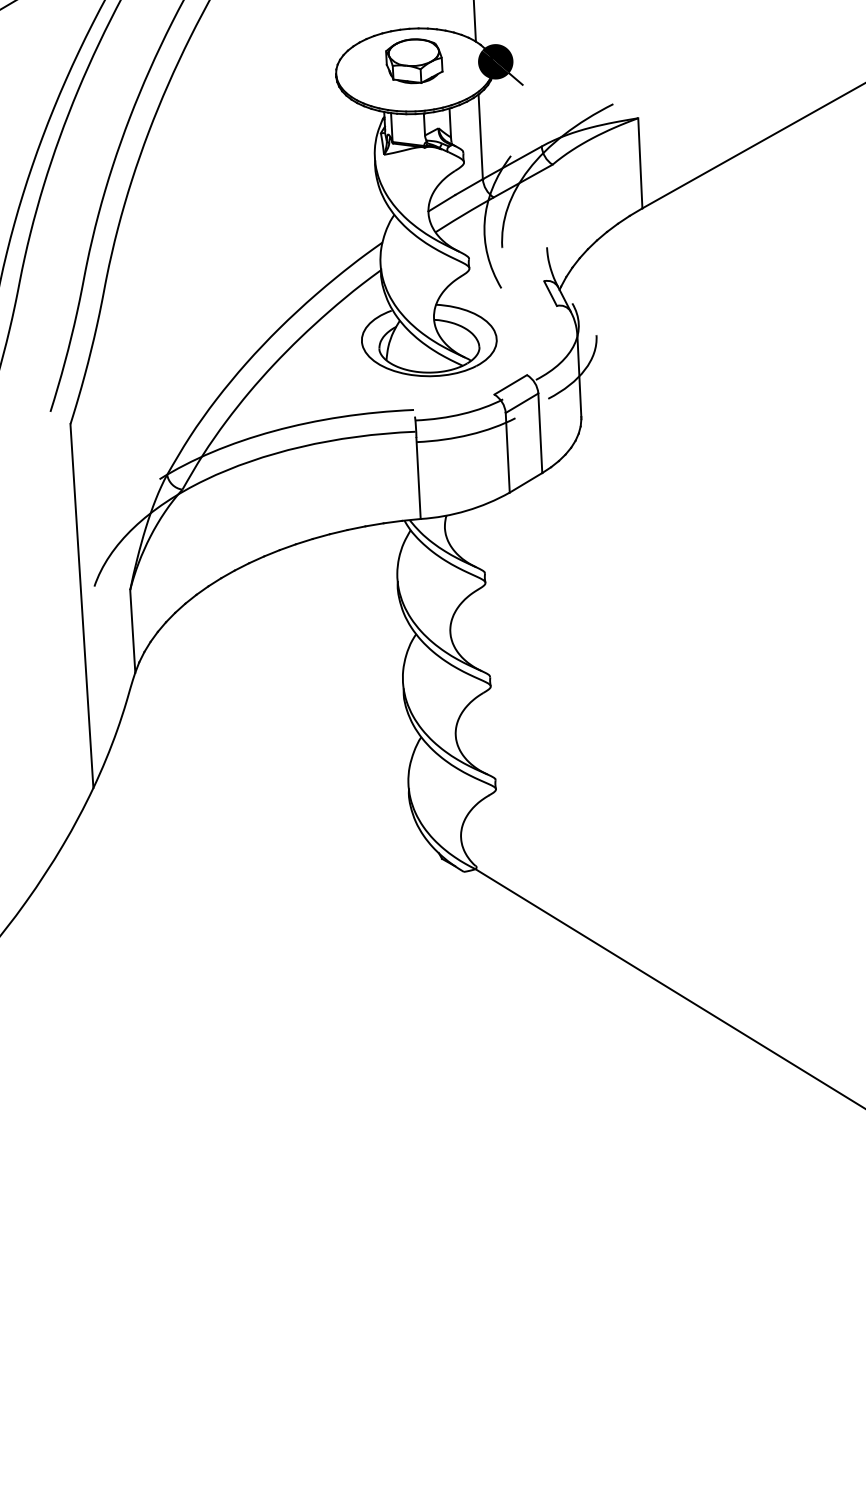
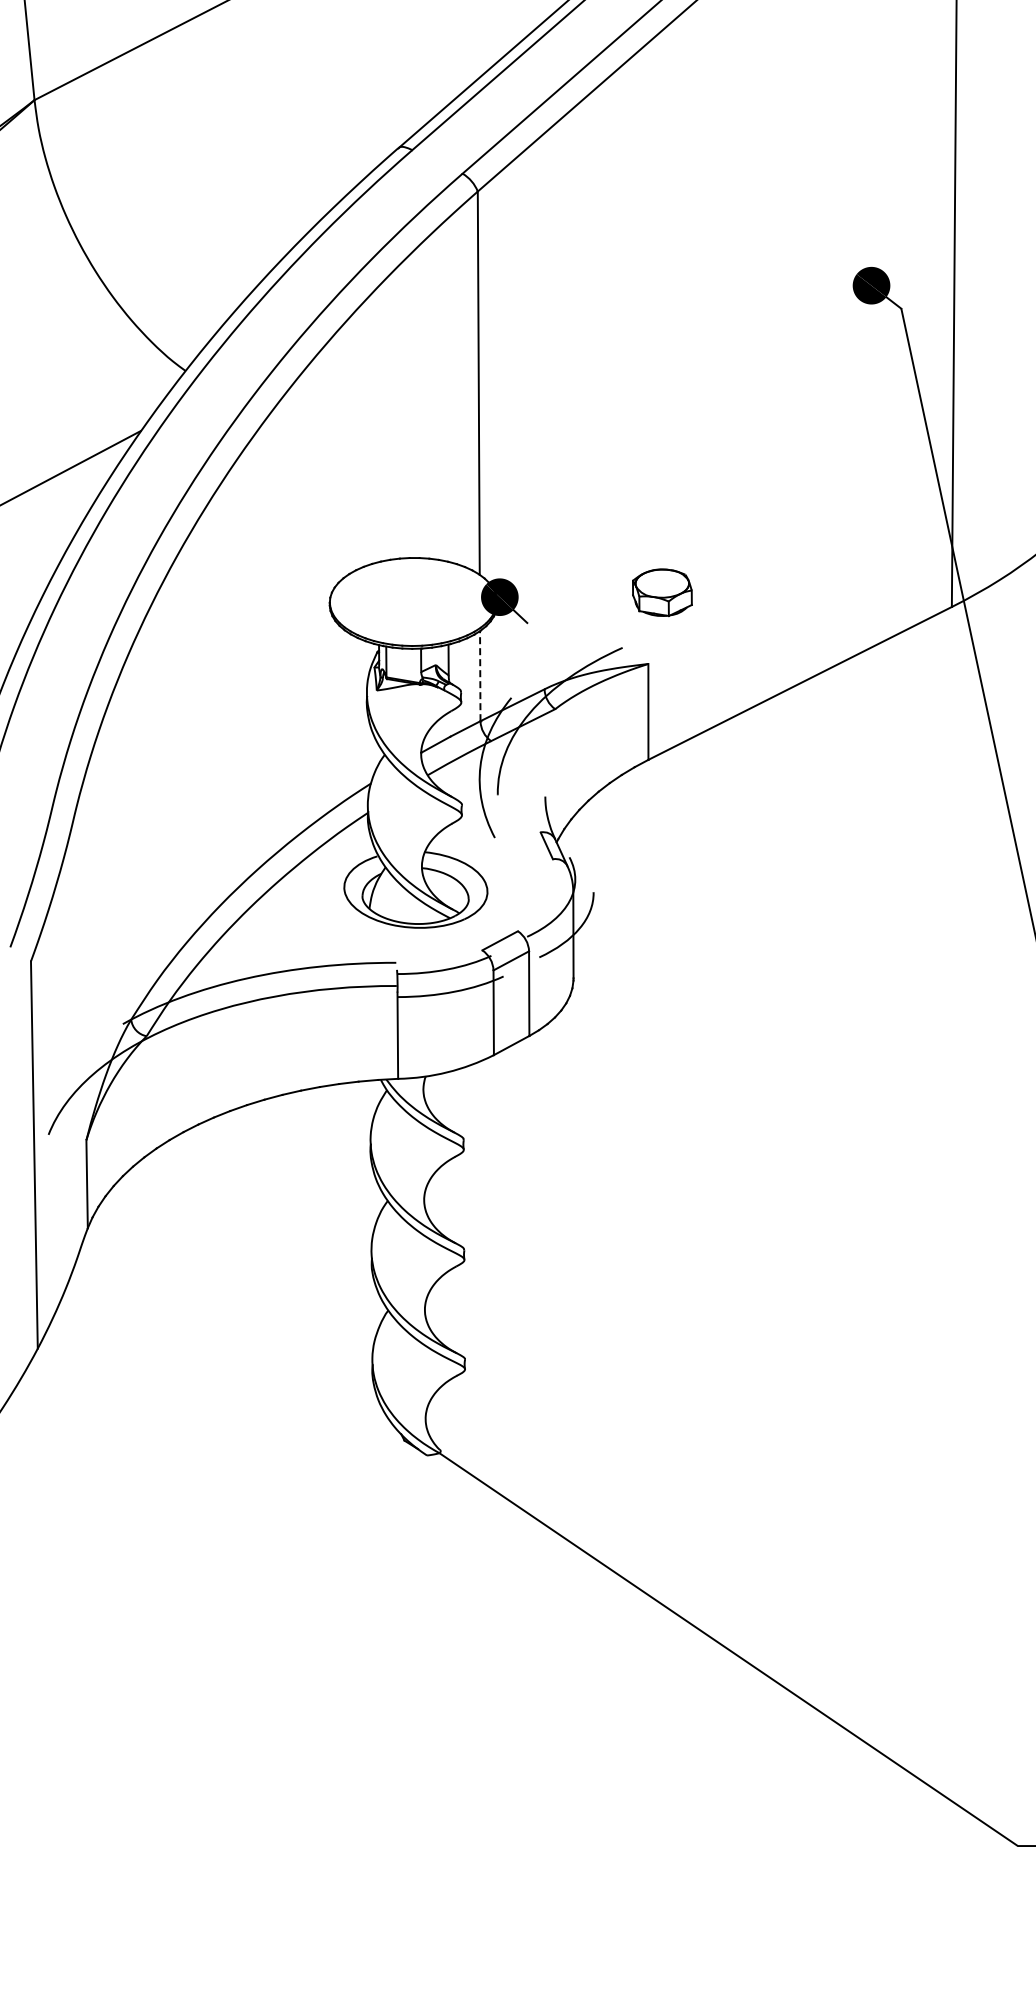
part: (414, 61) -> (662, 592), moved
line: (480, 136) -> (480, 675), solid -> dashed

